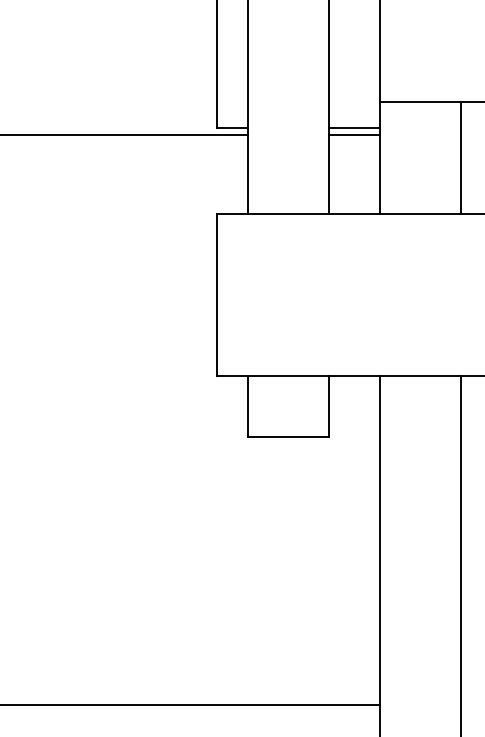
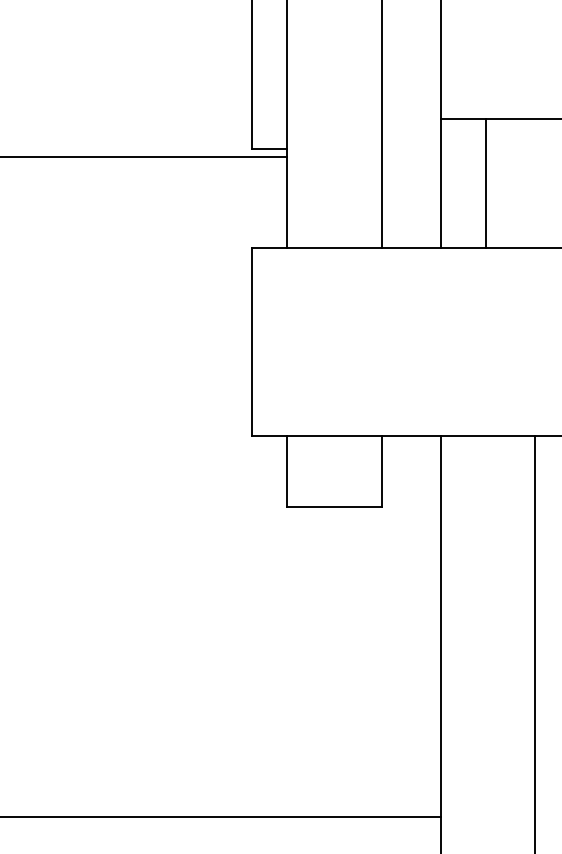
line: (354, 128) -> (410, 148), removed
line: (354, 135) -> (410, 156), removed
line: (461, 157) -> (486, 182), moved

